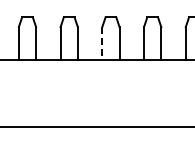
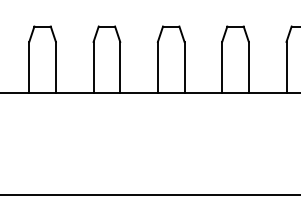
line: (102, 43) -> (158, 67), dashed -> solid

